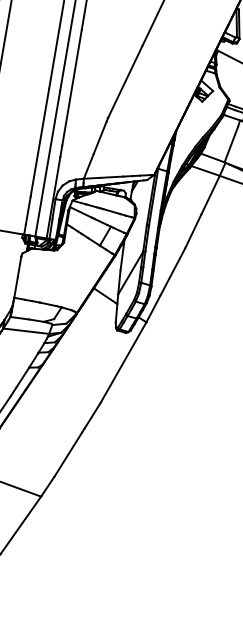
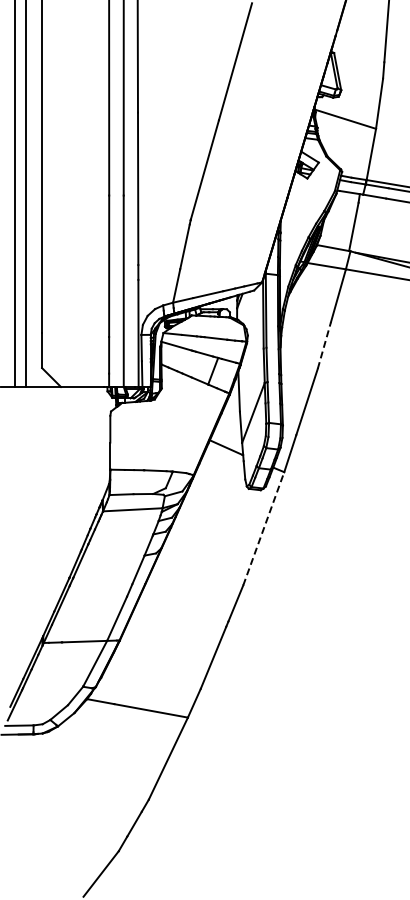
line: (193, 231) -> (324, 345), solid -> dashed
line: (123, 362) -> (263, 528), solid -> dashed

